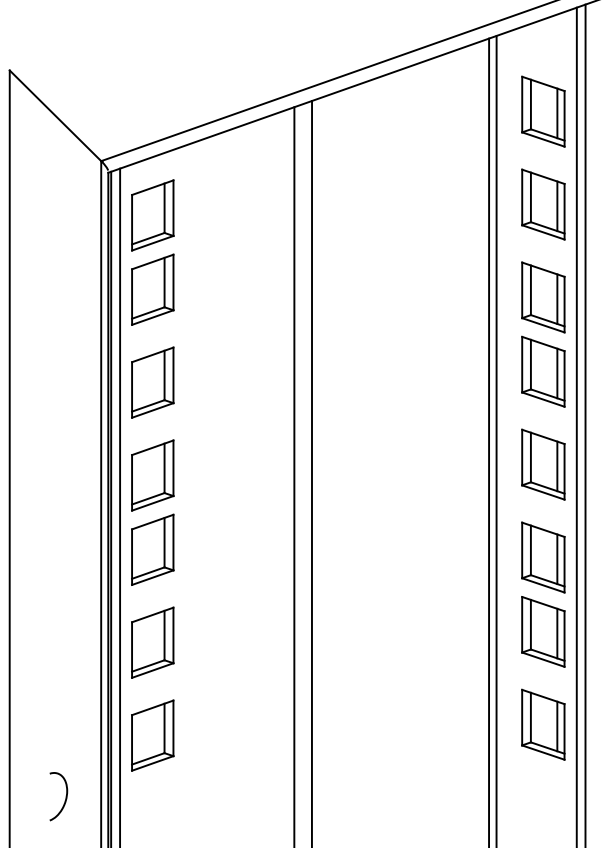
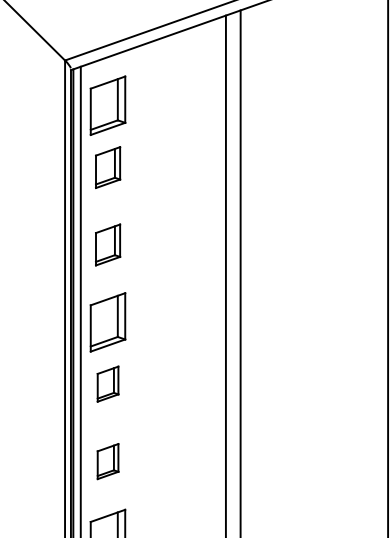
part: (152, 289) -> (107, 167), size x0.7
part: (152, 382) -> (107, 244), size x0.7
part: (152, 549) -> (107, 383), size x0.6
part: (152, 642) -> (107, 461), size x0.6

